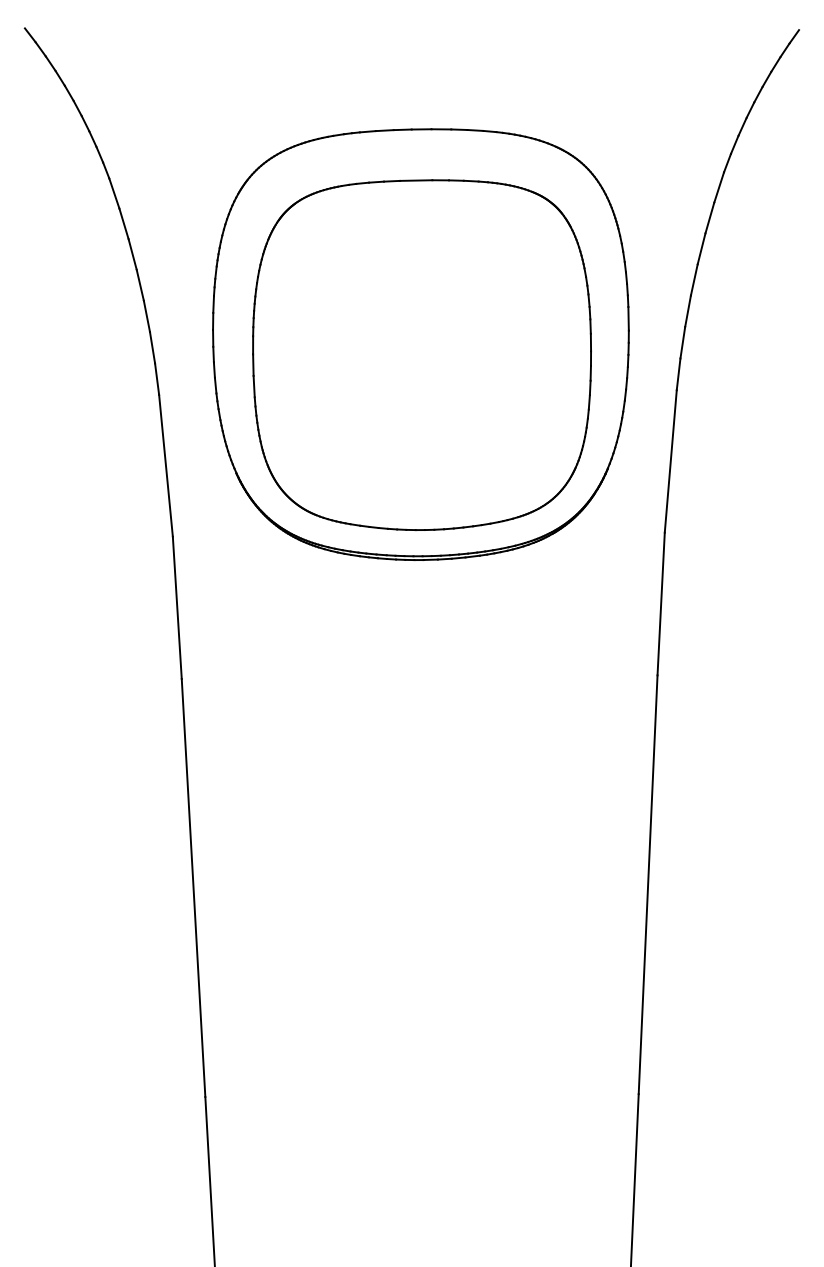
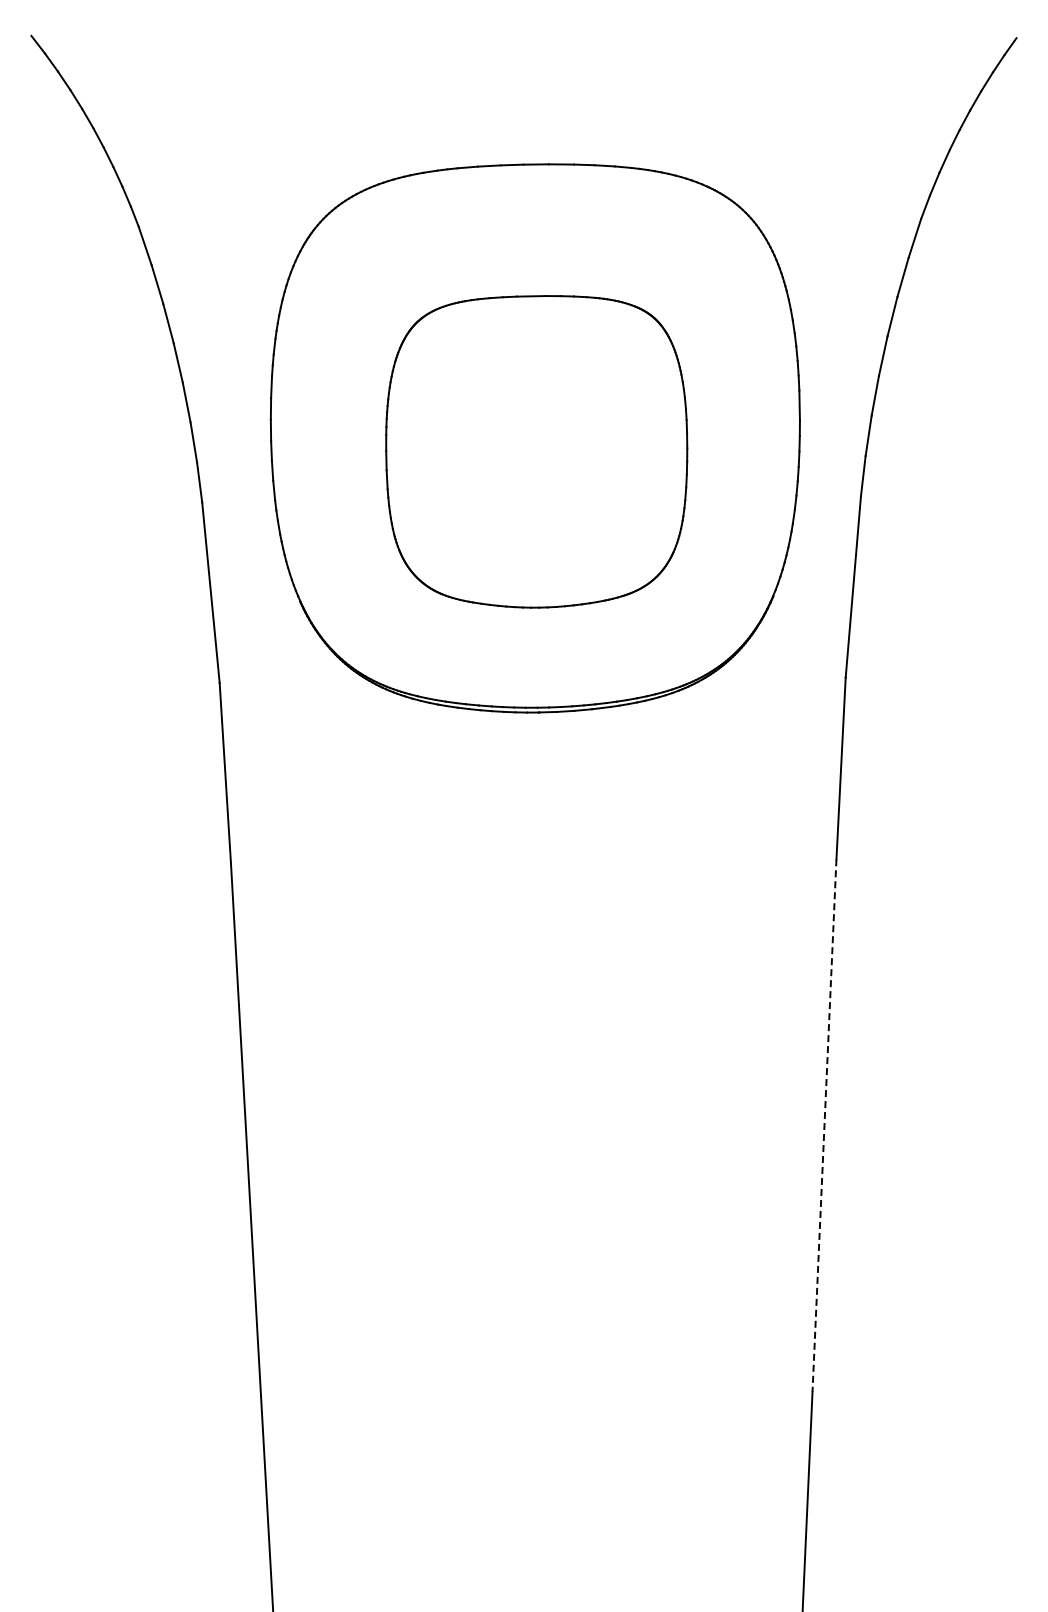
part: (421, 354) -> (536, 451), size x0.7
line: (648, 884) -> (824, 1125), solid -> dashed

